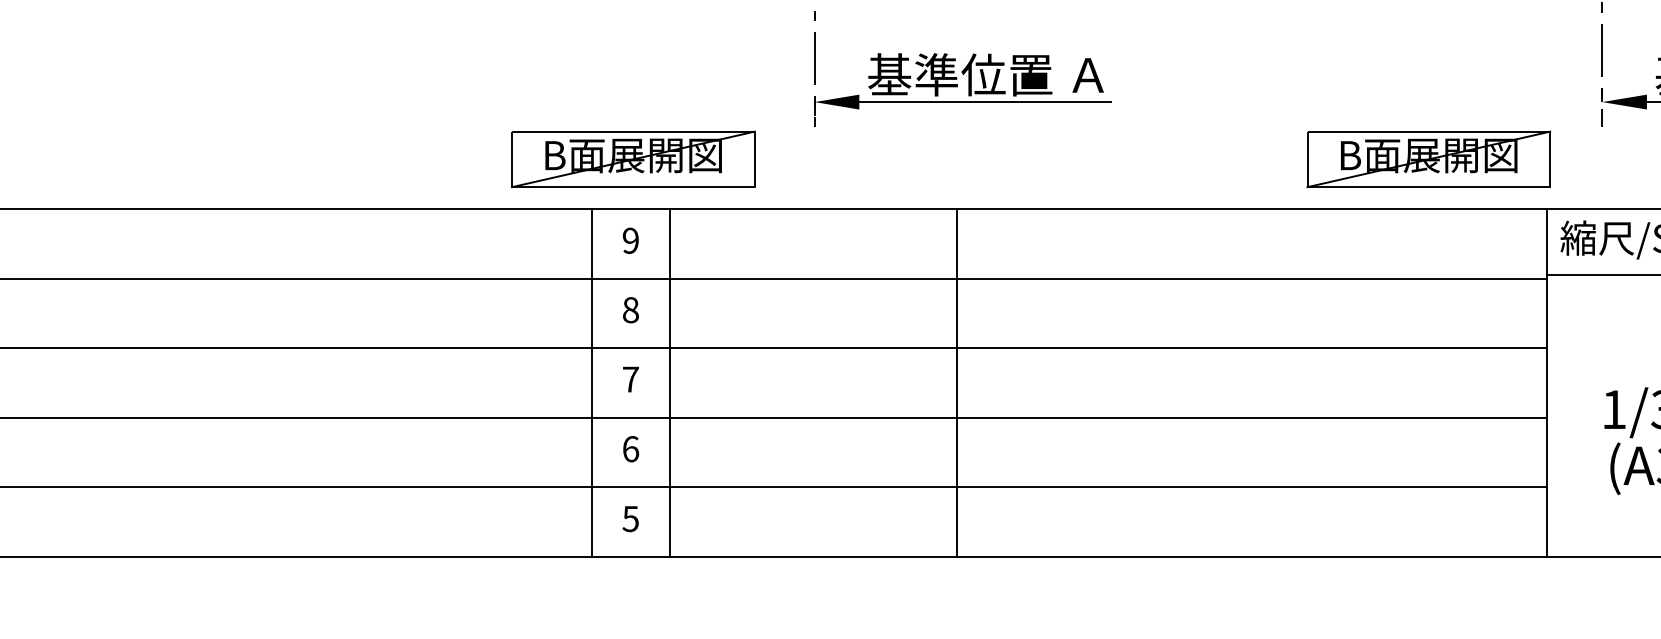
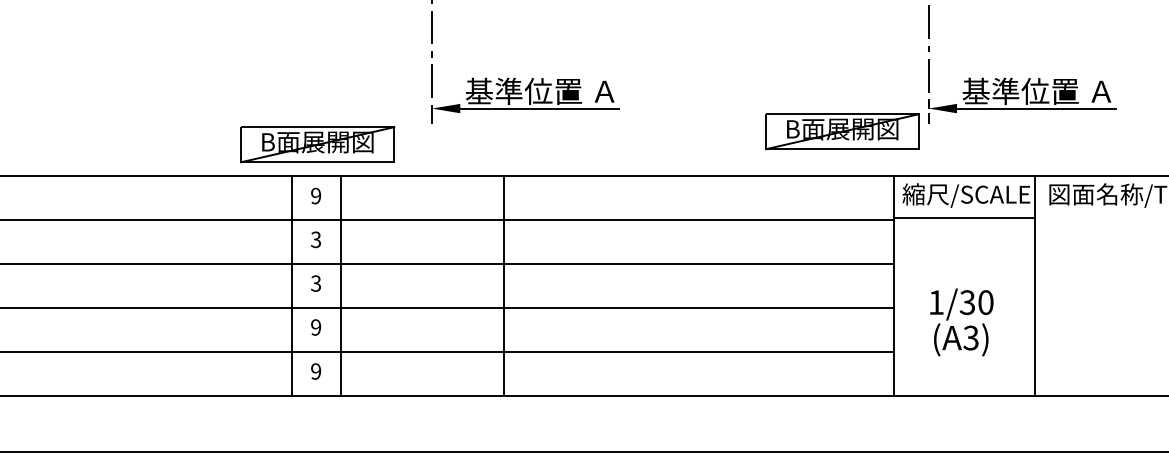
part: (1428, 159) -> (842, 131), moved
text: (631, 309) -> (316, 239), 8 -> 3
text: (631, 379) -> (316, 283), 7 -> 3
line: (956, 382) -> (503, 285), moved
text: (631, 449) -> (316, 327), 6 -> 9
text: (631, 518) -> (316, 371), 5 -> 9

